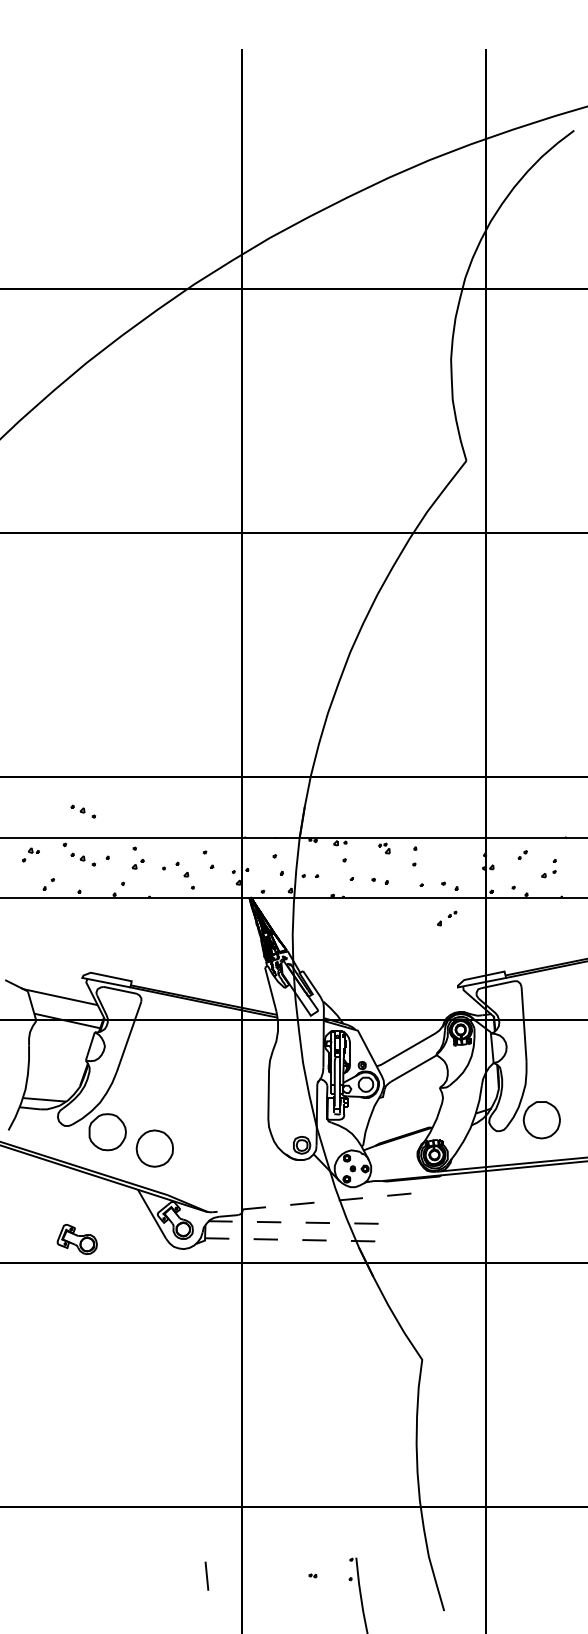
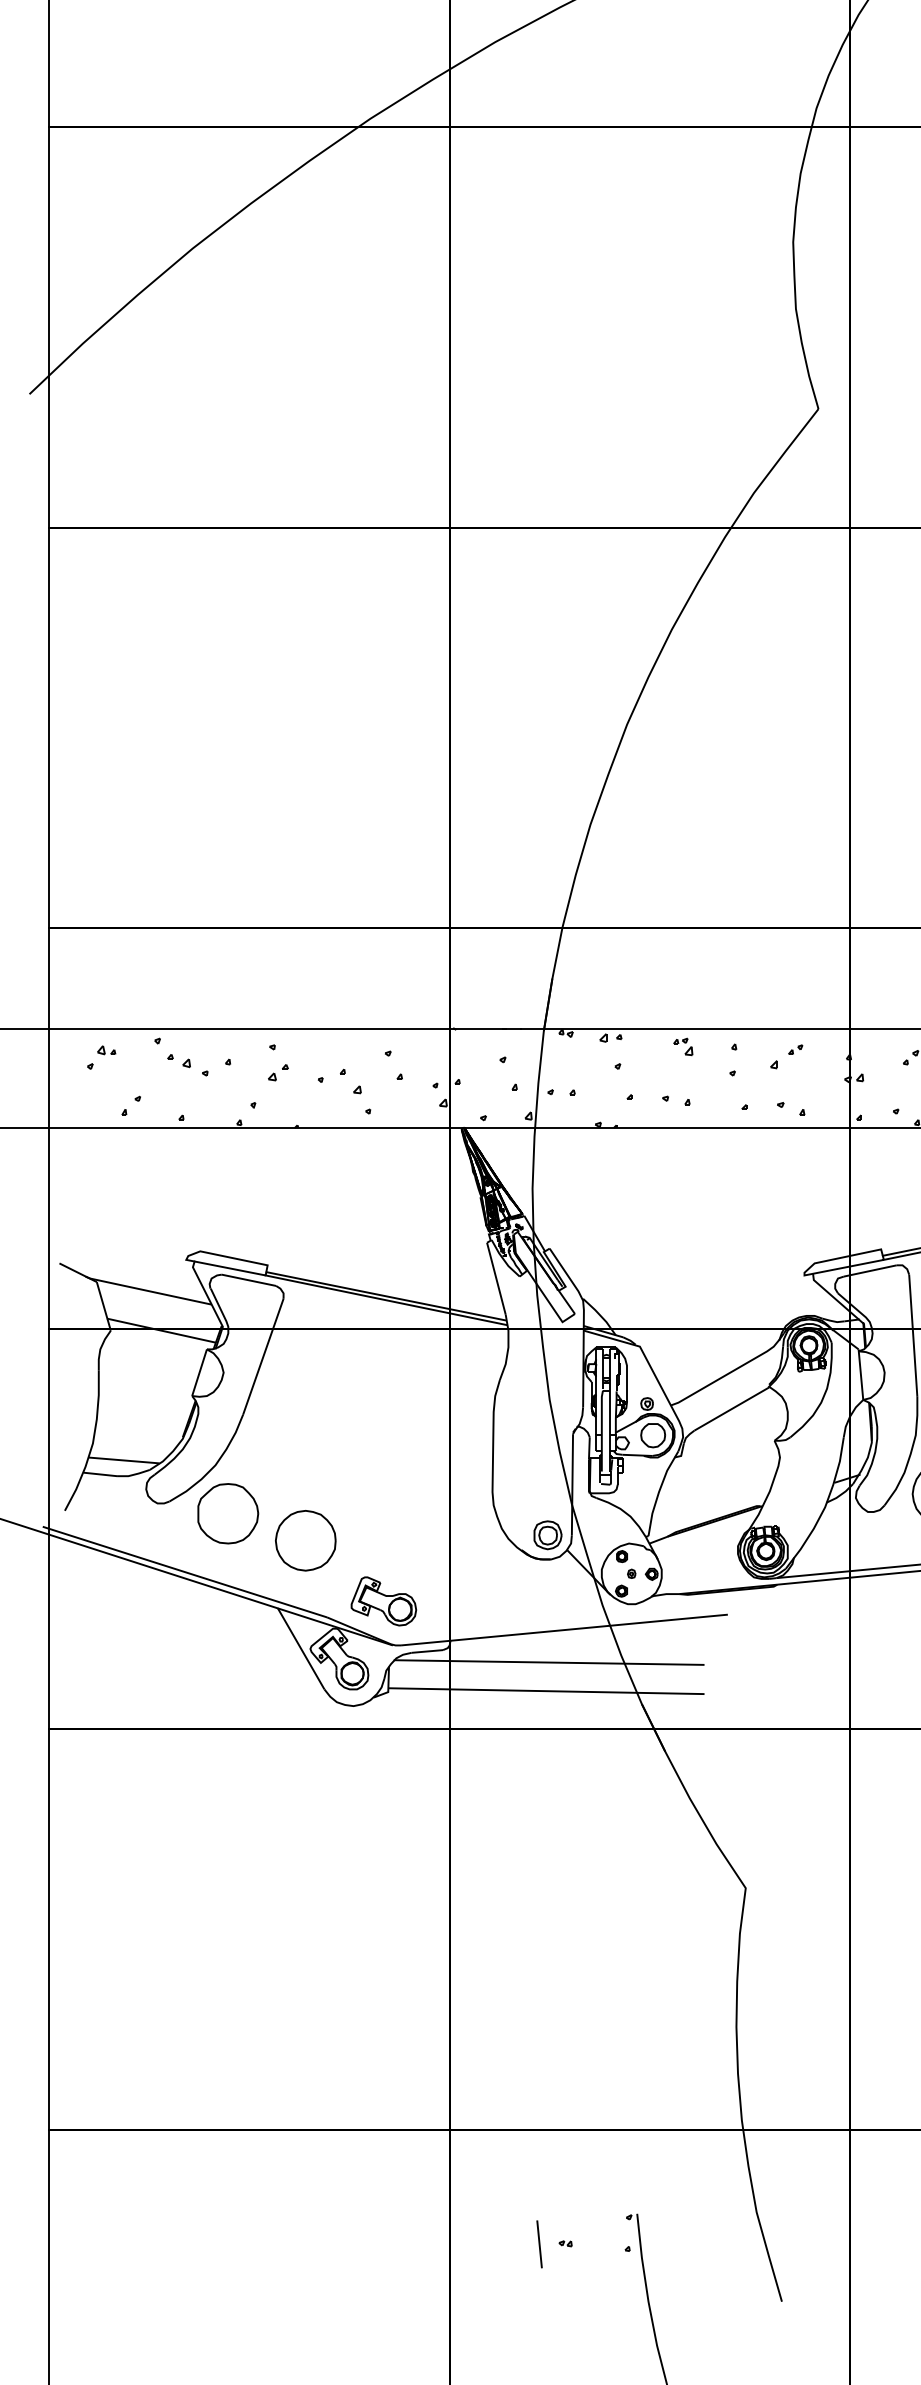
part: (82, 811) -> (186, 986), removed
part: (447, 918) -> (787, 1056), moved
line: (312, 1202) -> (565, 1629), dashed -> solid
line: (303, 1222) -> (550, 1662), dashed -> solid
part: (76, 1239) -> (382, 1601), moved
line: (301, 1240) -> (547, 1691), dashed -> solid
line: (206, 1575) -> (538, 2243), moved

